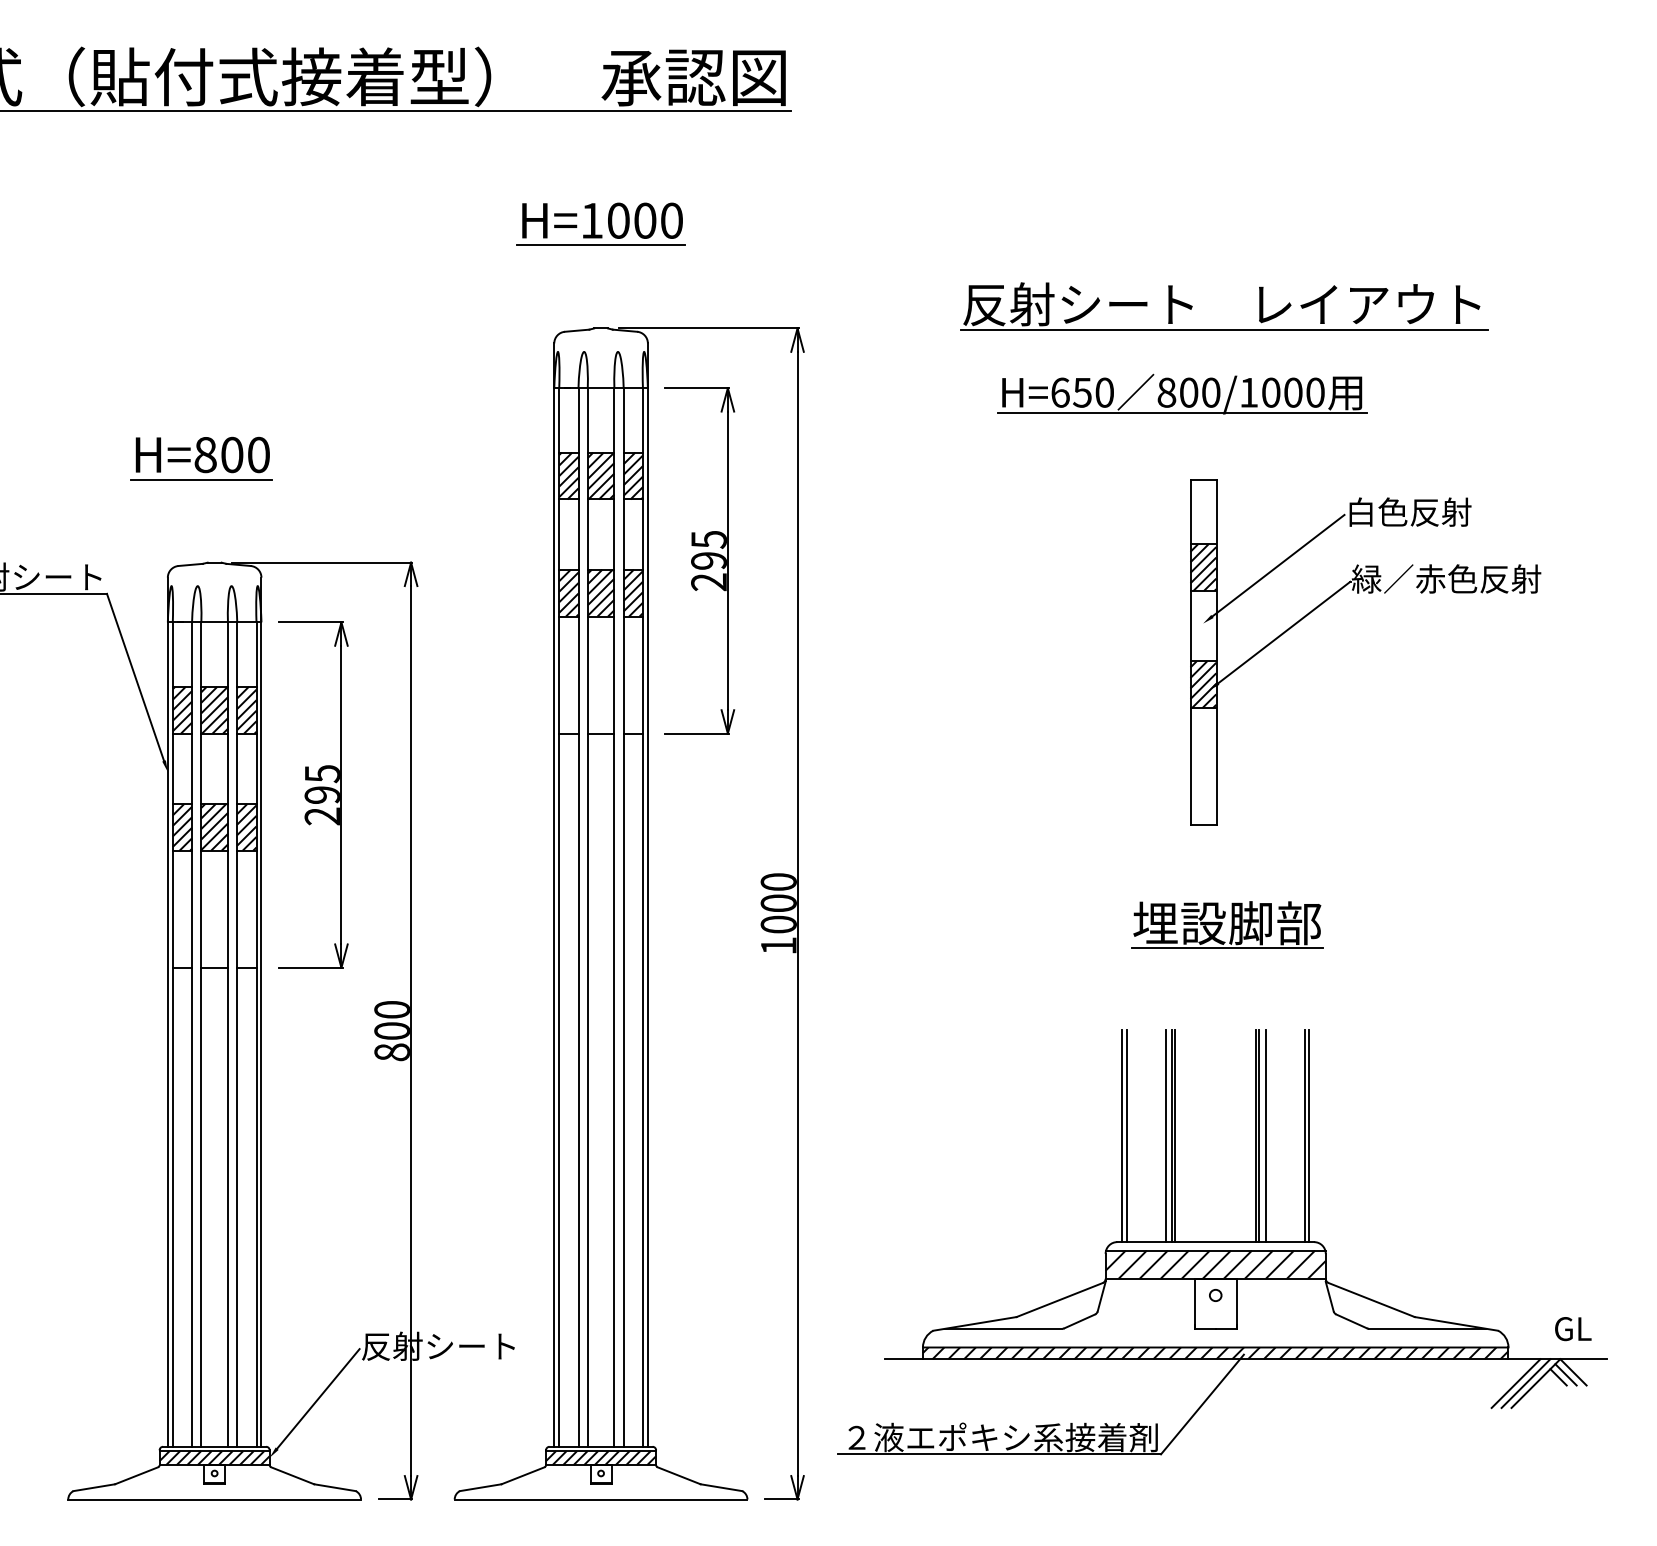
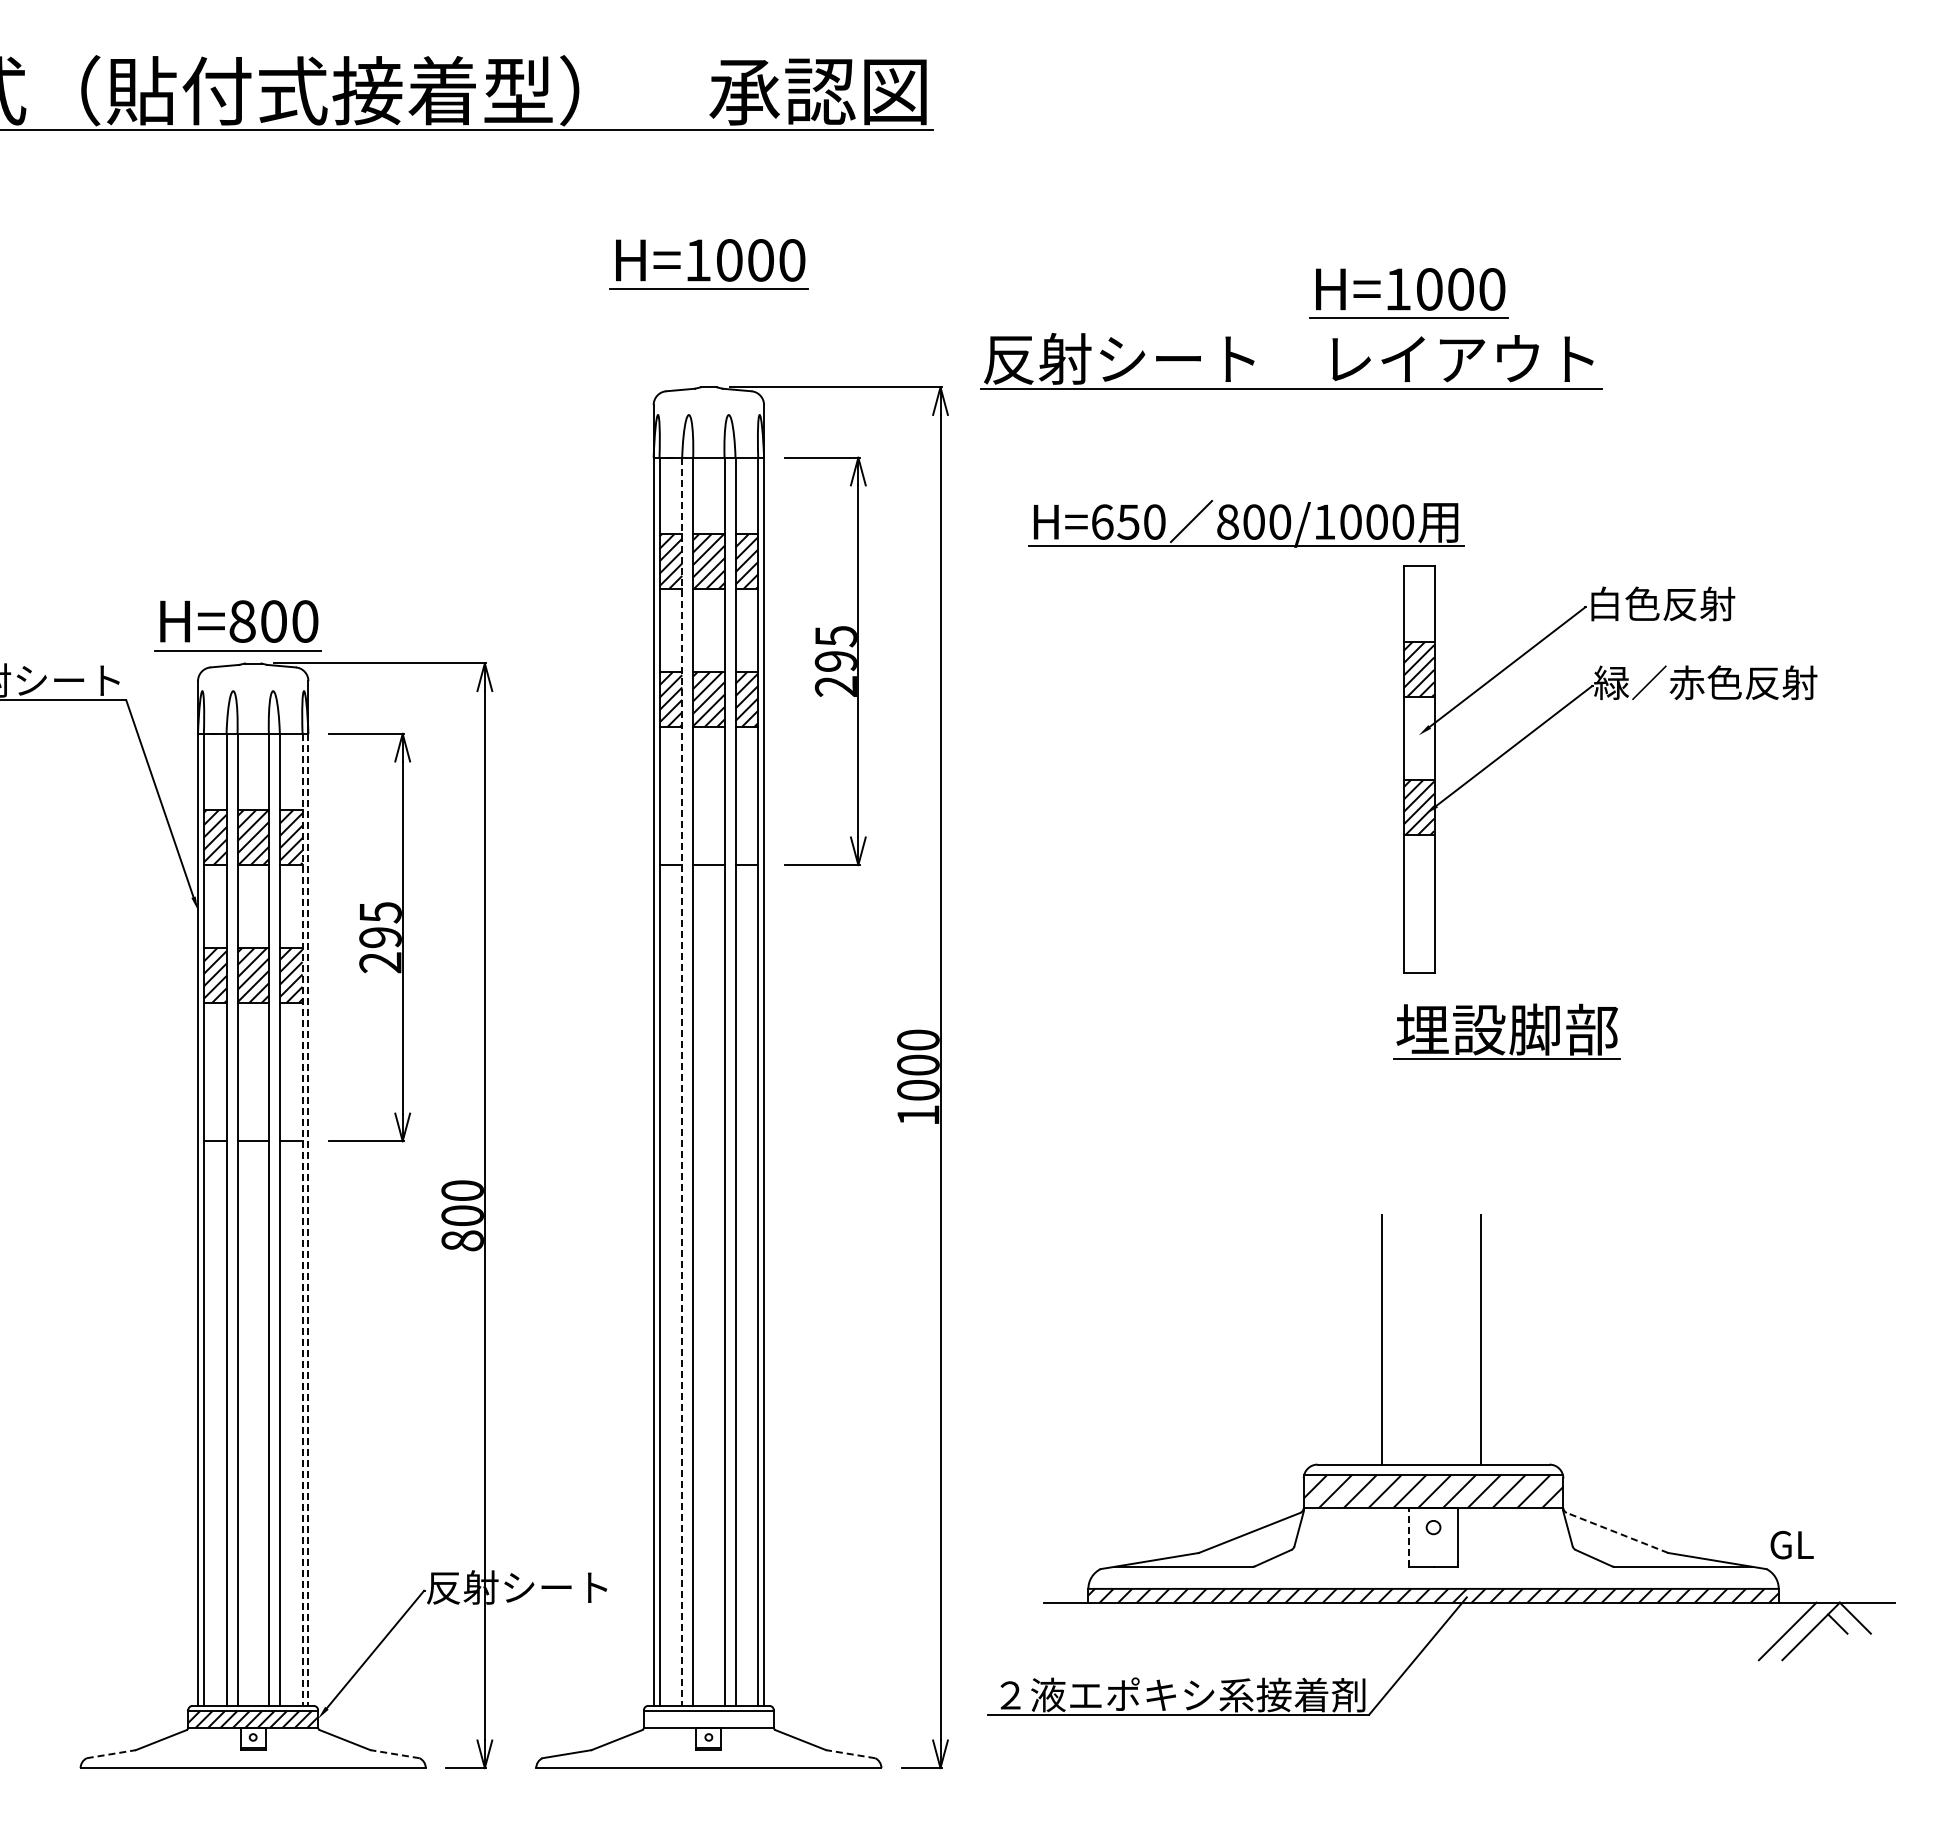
part: (1194, 248) -> (1408, 293), added
part: (1224, 329) -> (1291, 388), moved
part: (1182, 393) -> (1246, 523), moved
part: (201, 458) -> (237, 625), moved
line: (578, 918) -> (682, 1082), solid -> dashed
part: (1226, 924) -> (1506, 1031), moved
line: (256, 1035) -> (302, 1220), solid -> dashed
line: (261, 1035) -> (308, 1220), solid -> dashed
line: (1122, 1135) -> (1323, 1339), removed
line: (1126, 1135) -> (1328, 1339), removed
line: (1165, 1135) -> (1374, 1339), removed
line: (1174, 1135) -> (1385, 1339), removed
line: (1259, 1135) -> (1485, 1339), removed
line: (1265, 1135) -> (1492, 1339), removed
line: (1304, 1135) -> (1538, 1339), removed
line: (1309, 1135) -> (1544, 1339), removed
line: (1371, 1299) -> (1617, 1532), solid -> dashed
line: (1194, 1303) -> (1408, 1536), solid -> dashed
text: (1572, 1328) -> (1791, 1544), moved
line: (1565, 1374) -> (1846, 1620), removed
line: (1526, 1383) -> (1799, 1631), removed
hatch: (600, 1458) -> (708, 1719), removed
line: (94, 1487) -> (111, 1754), solid -> dashed
line: (335, 1487) -> (395, 1754), solid -> dashed
line: (721, 1487) -> (850, 1754), solid -> dashed

